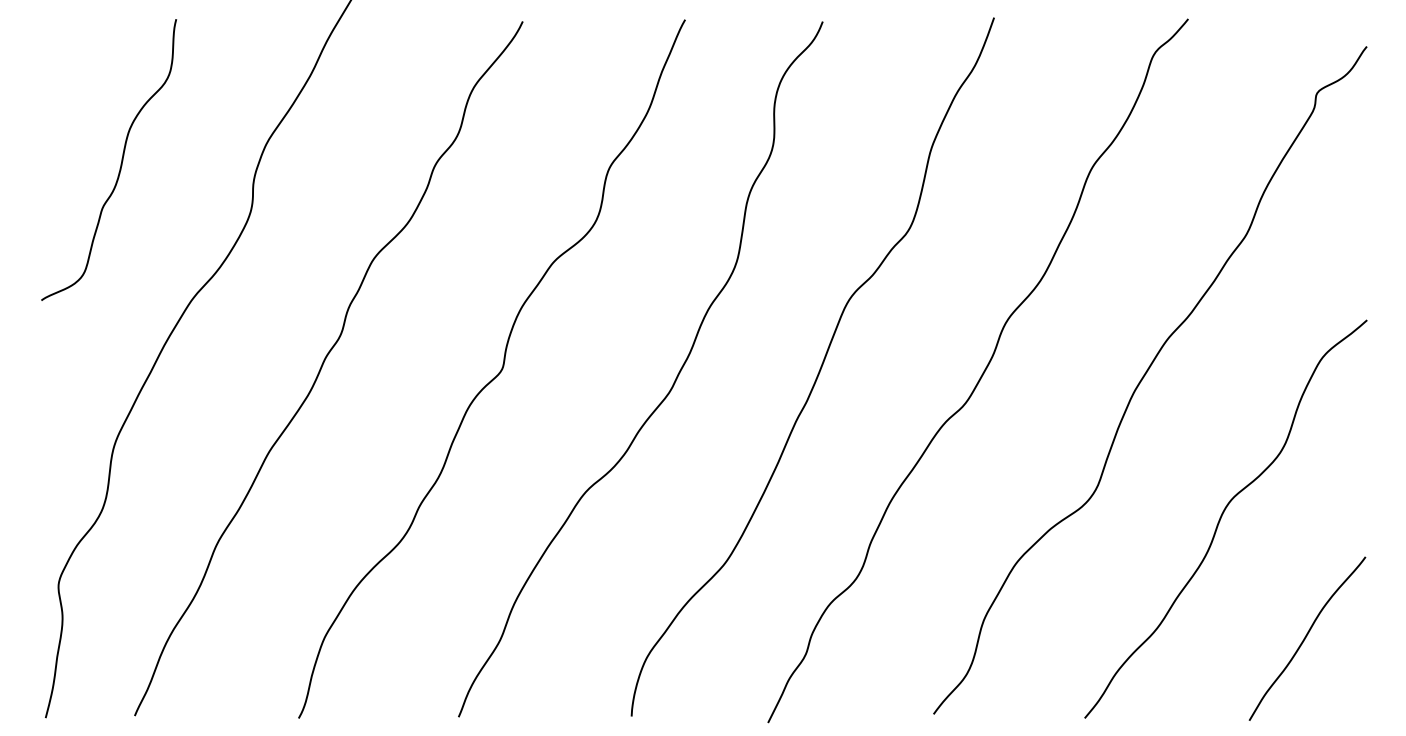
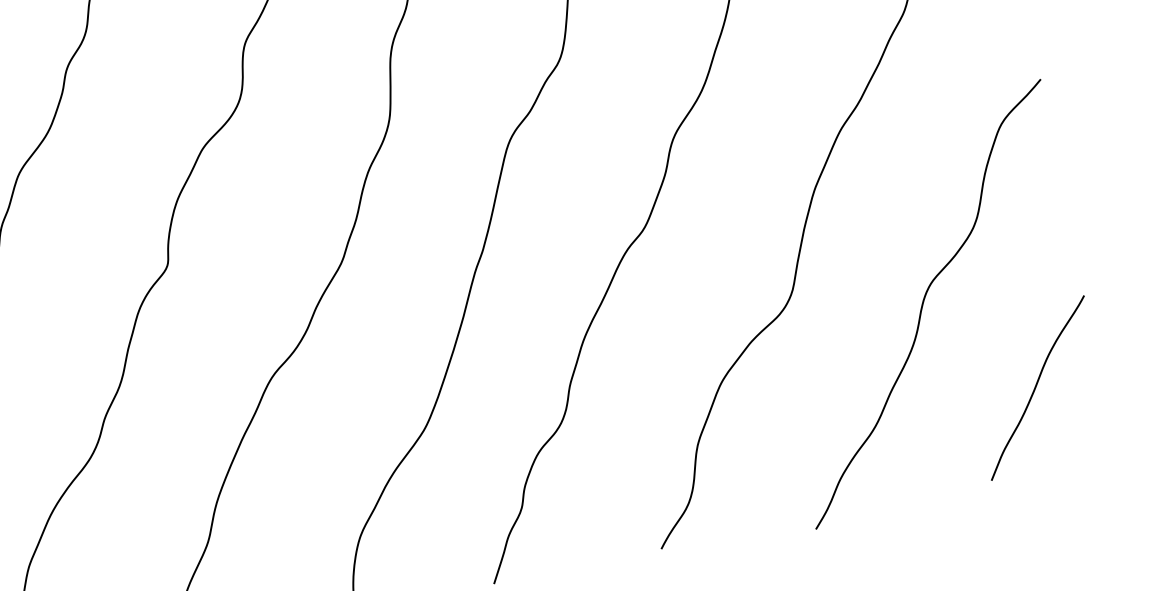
curve: (1306, 637) -> (1036, 386), moved

